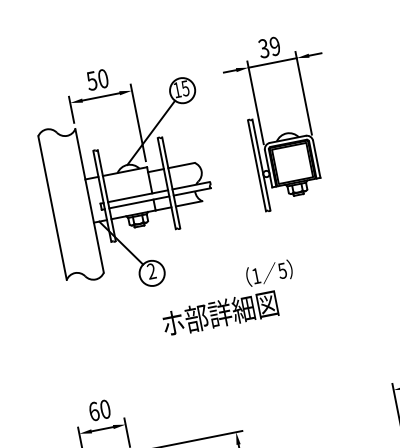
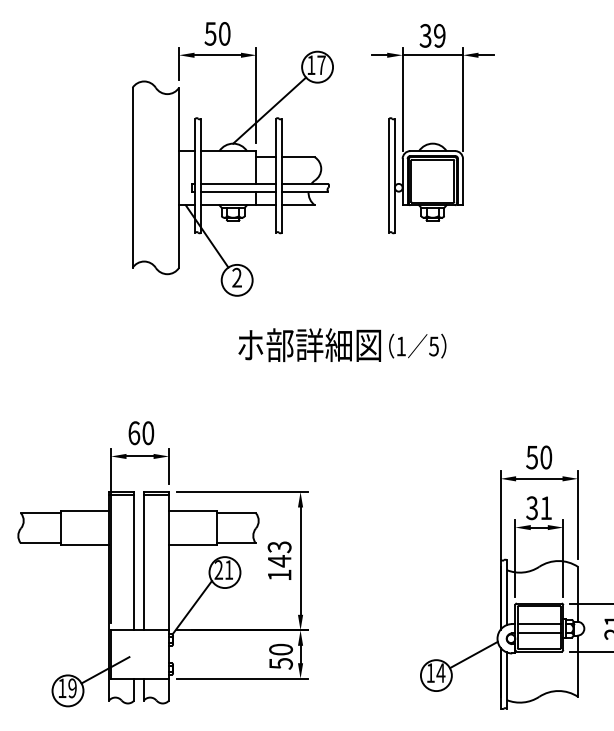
text: (185, 88) -> (321, 65), 15 -> 17
text: (269, 272) -> (417, 345), moved

